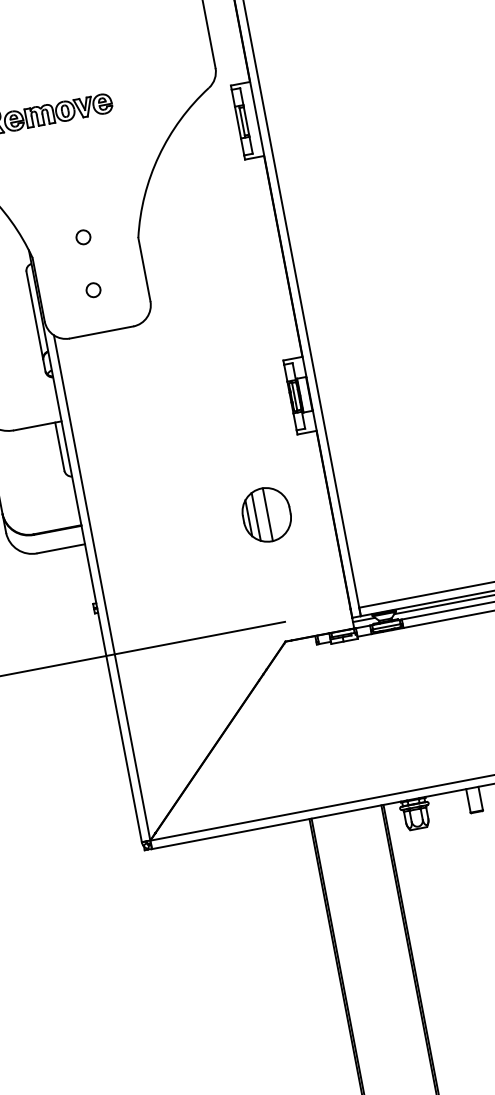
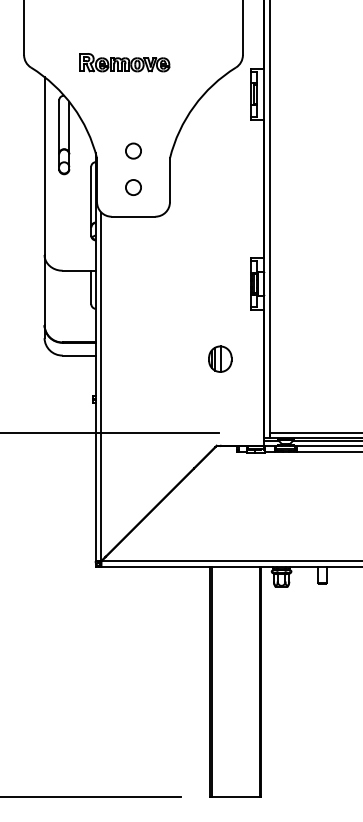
circle: (83, 236) -> (133, 150), size x1.6
circle: (93, 290) -> (133, 187), size x1.6
part: (267, 515) -> (220, 359), size x0.7

